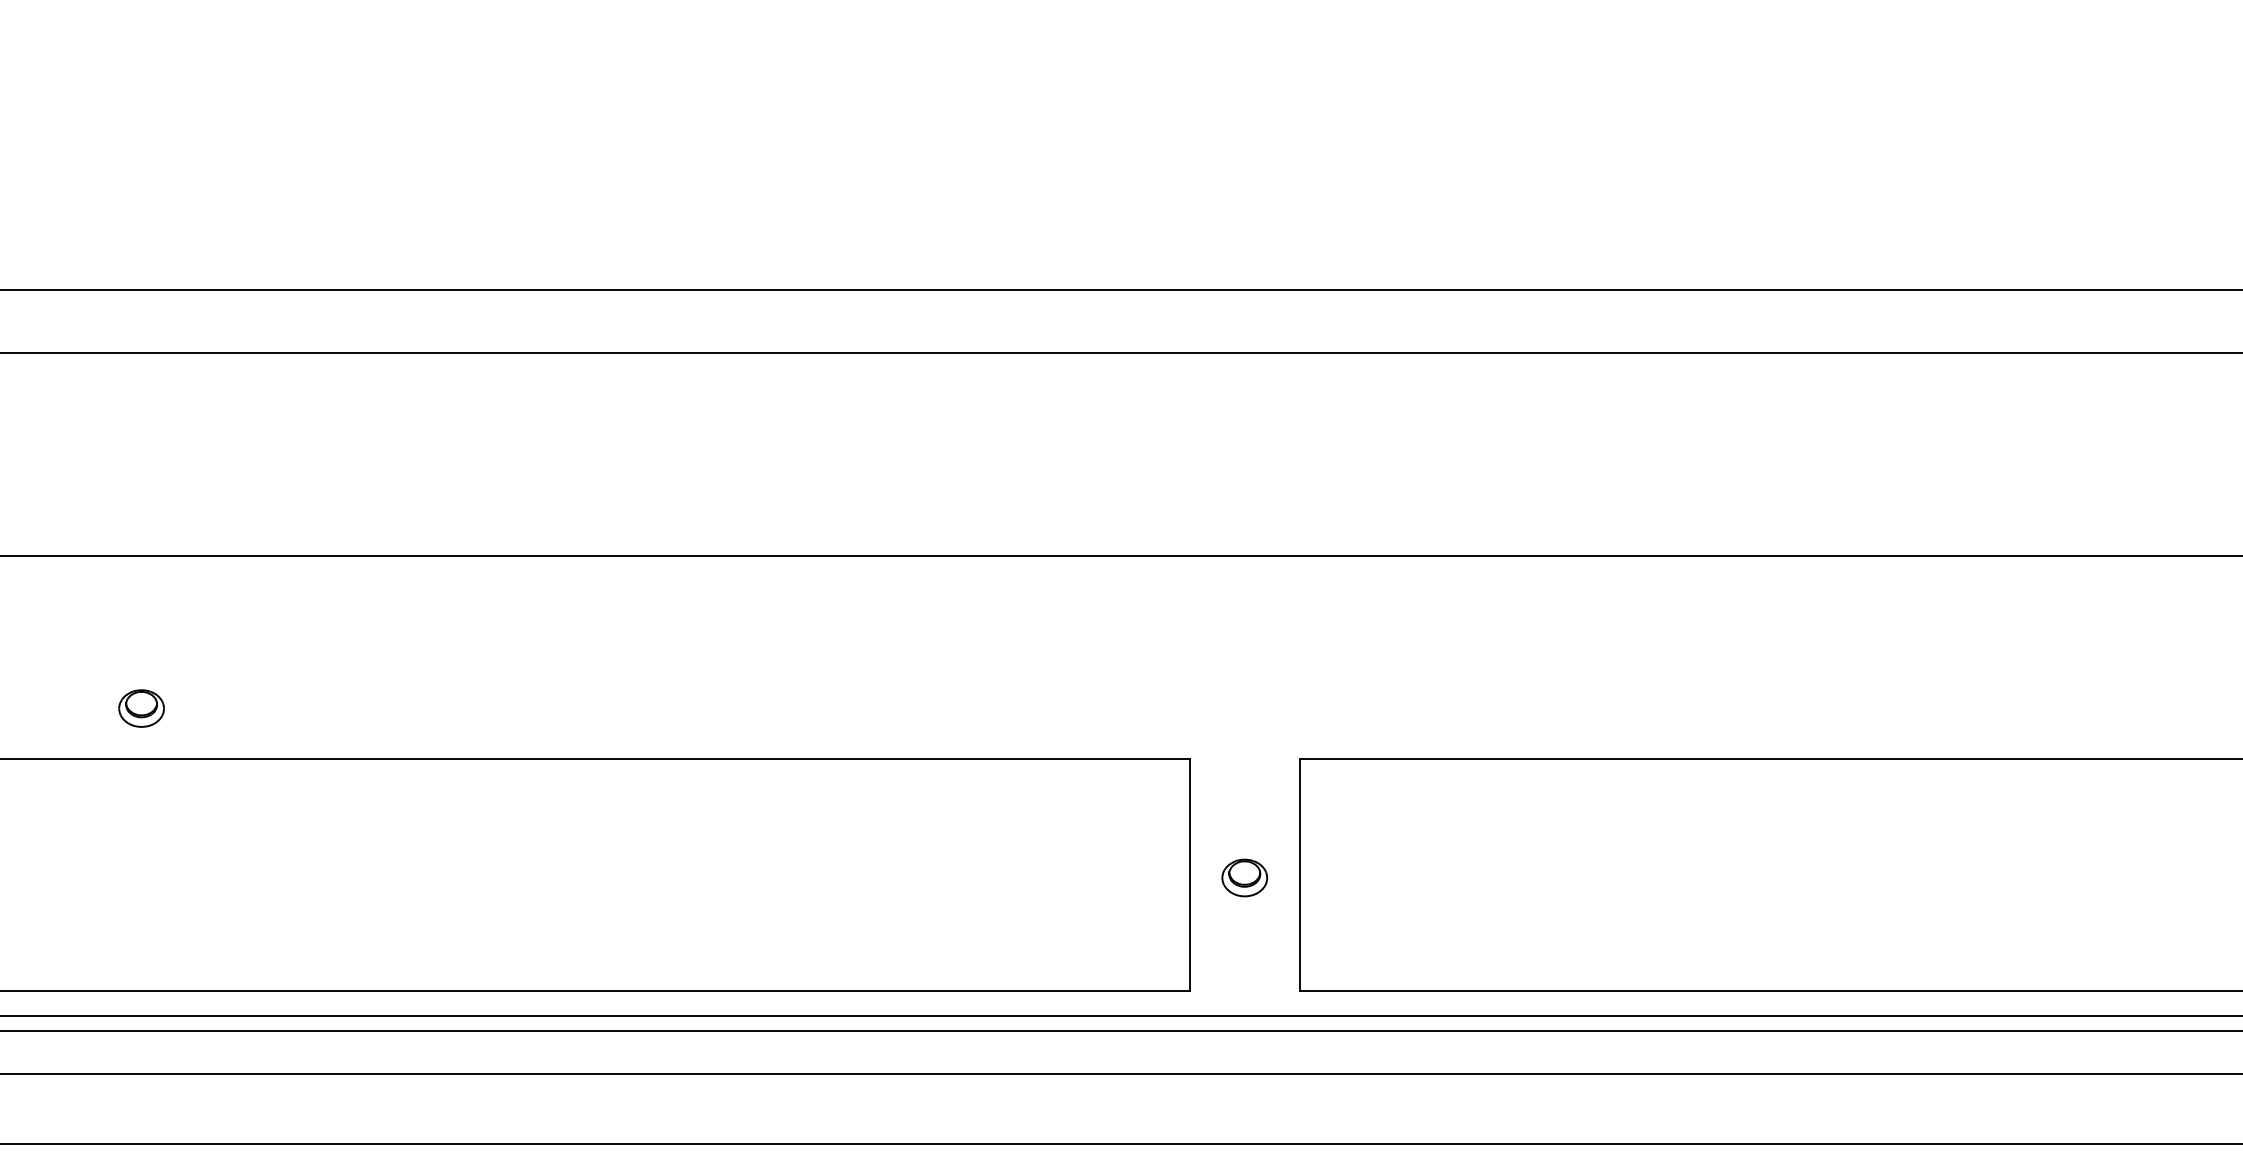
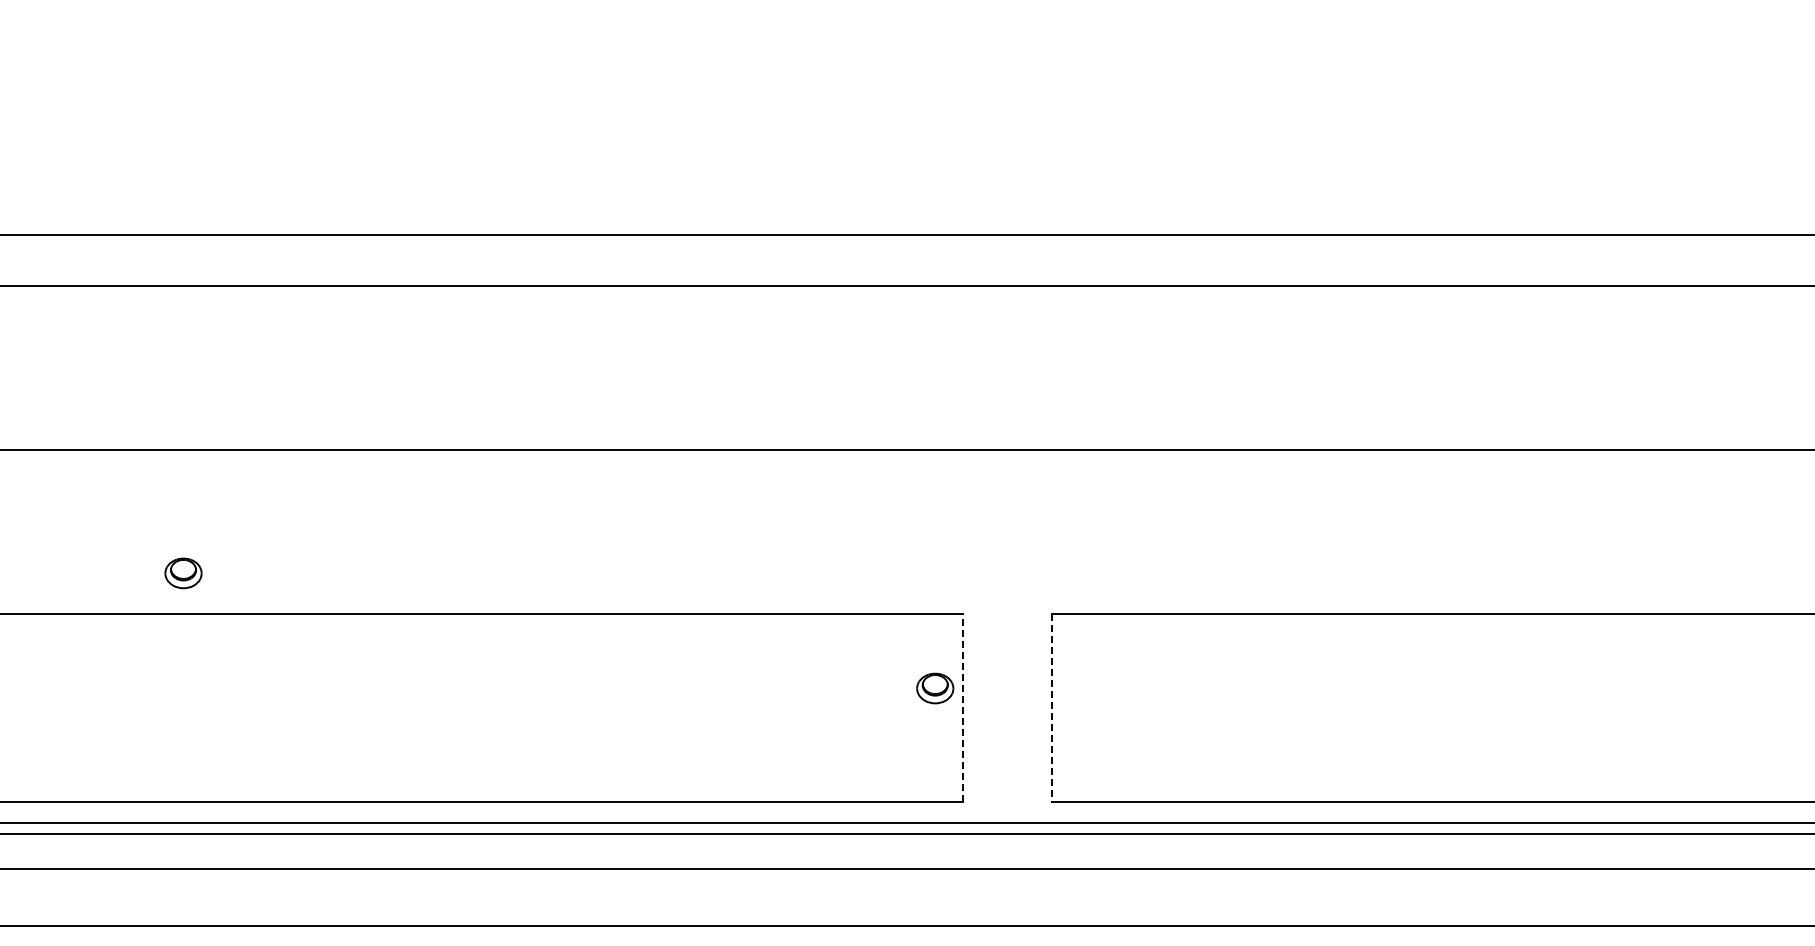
part: (141, 708) -> (183, 573), moved
line: (1189, 875) -> (962, 708), solid -> dashed
line: (1299, 875) -> (1051, 708), solid -> dashed
part: (1245, 877) -> (935, 688), moved

